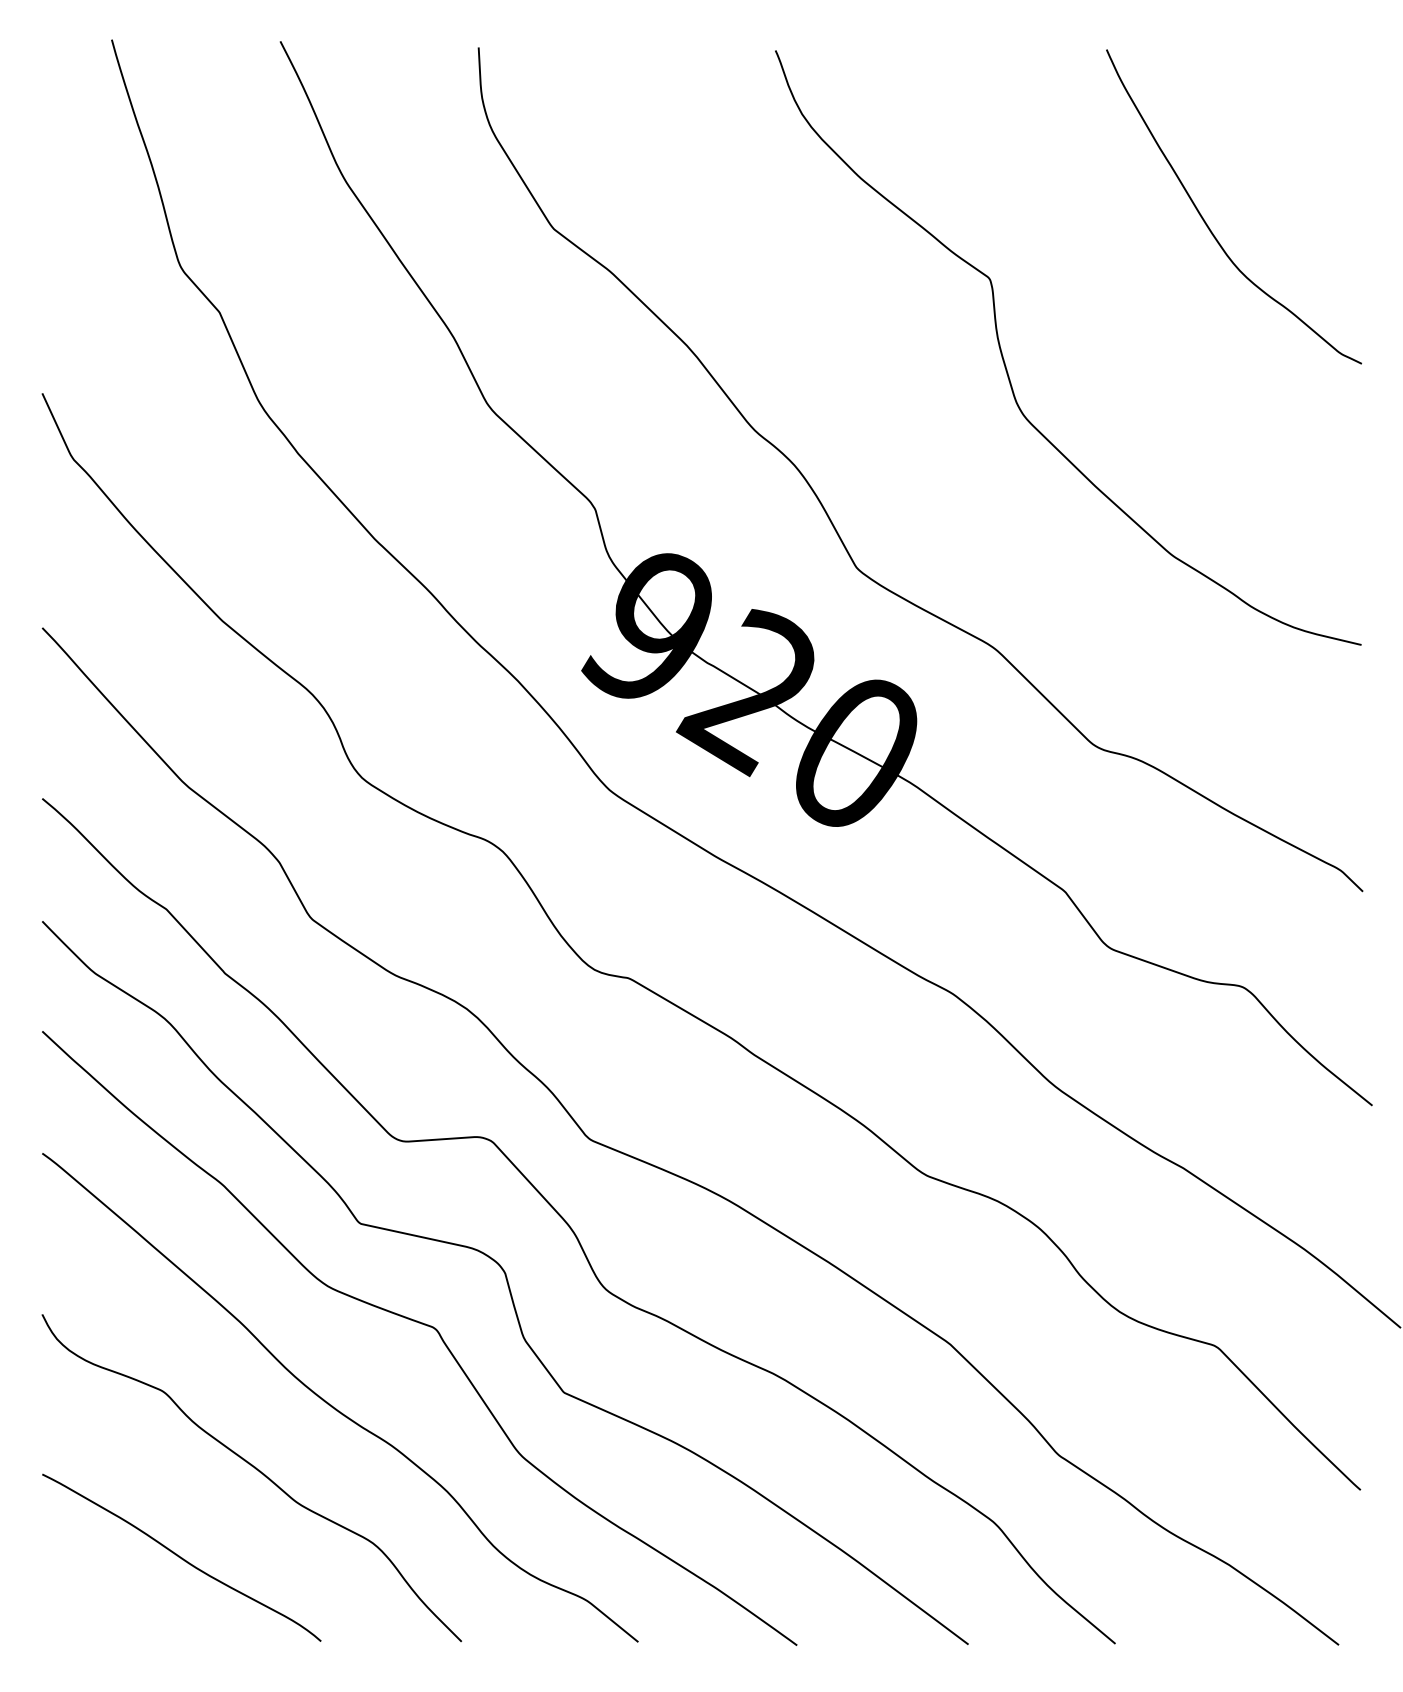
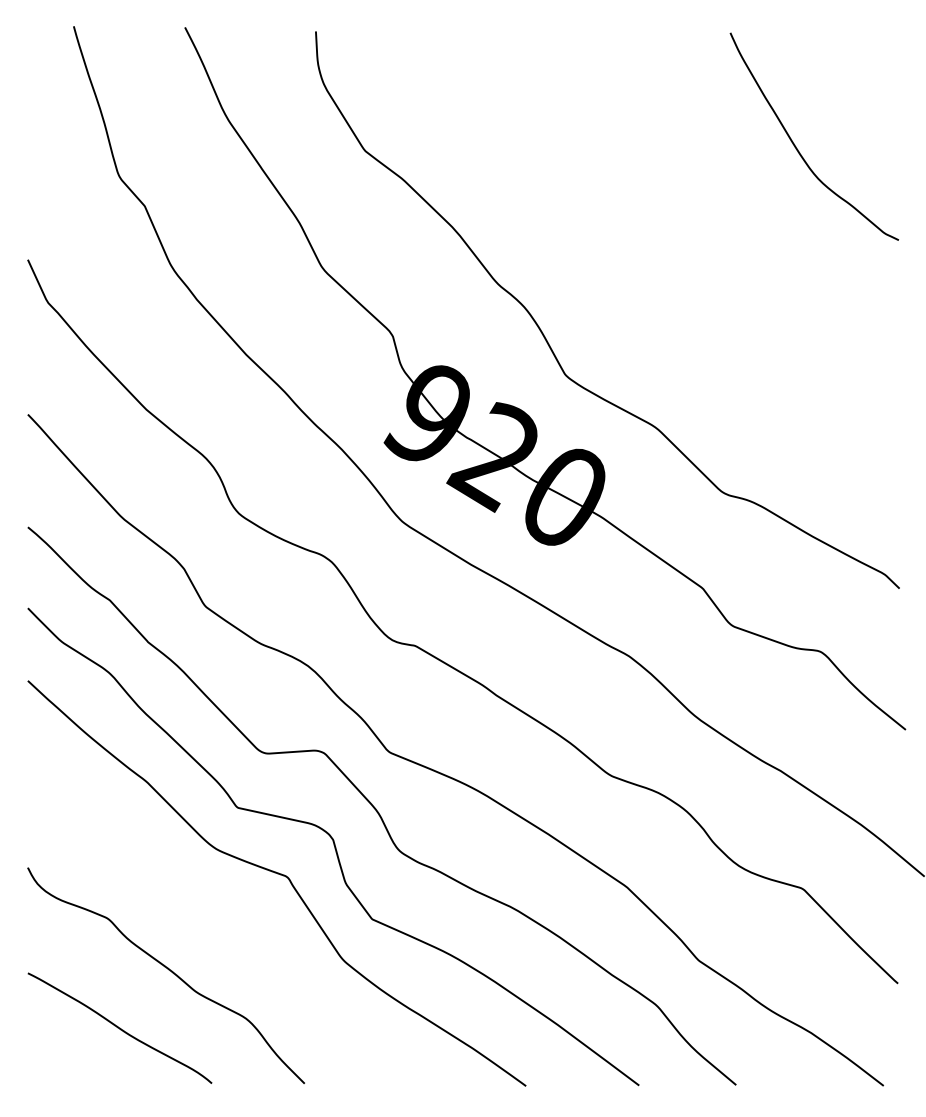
curve: (1006, 364) -> (664, 240), removed
curve: (332, 1405) -> (219, 927), removed

